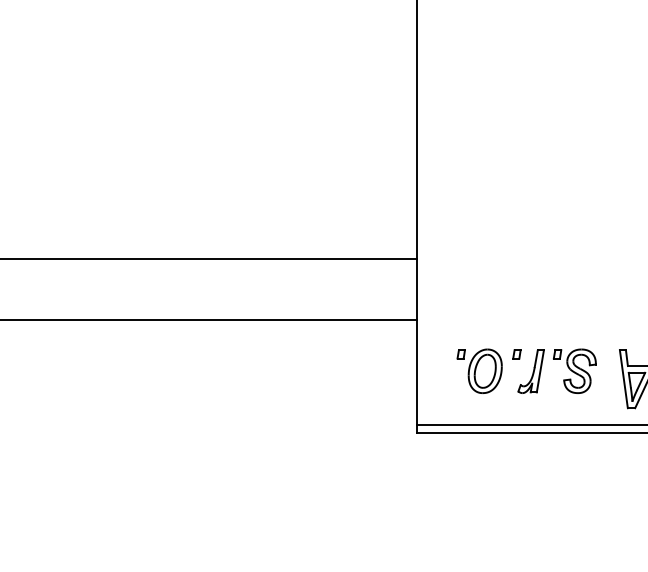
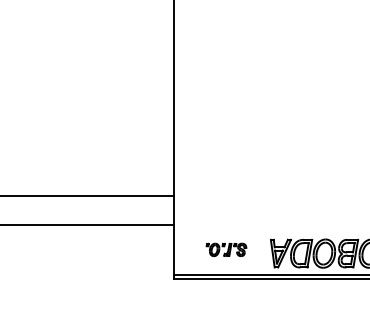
part: (526, 370) -> (226, 249), size x0.6

